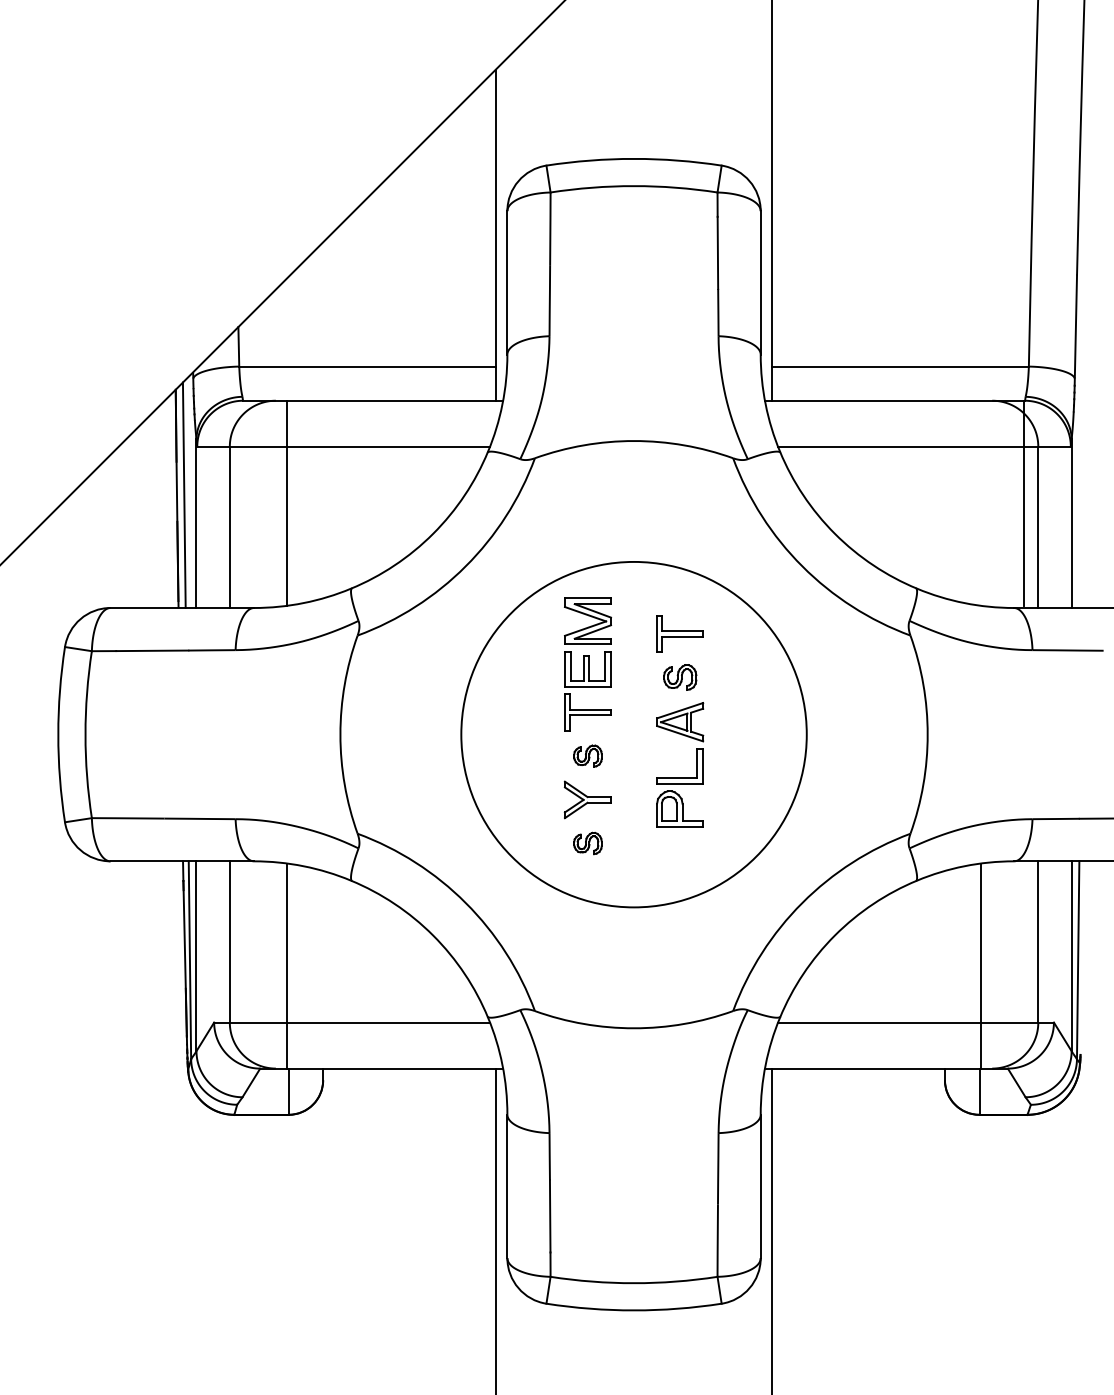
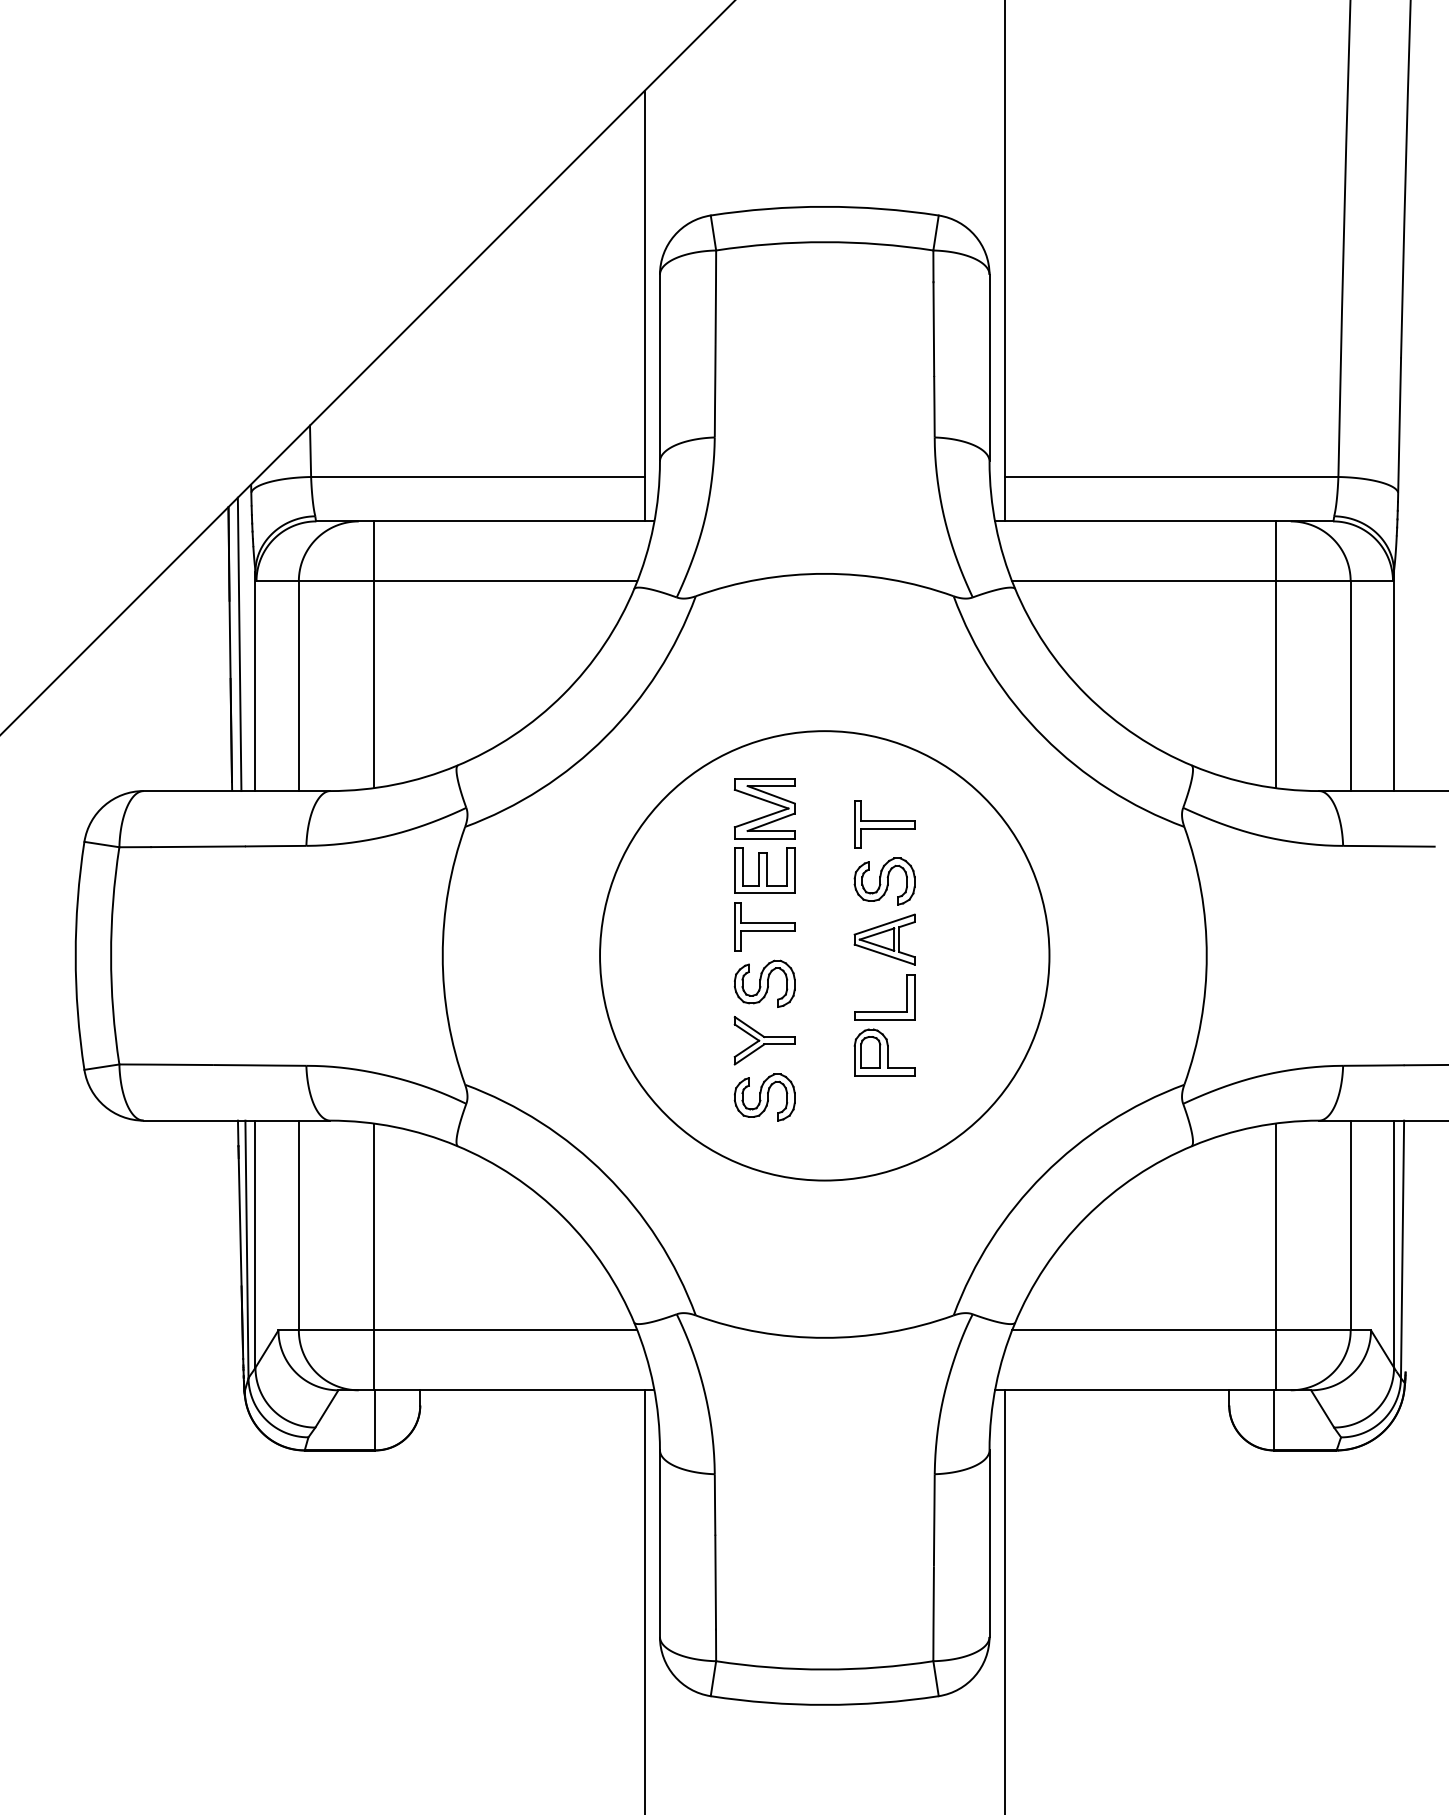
line: (1023, 502) -> (1275, 653), moved
part: (680, 677) -> (885, 881), size x1.43
part: (587, 755) -> (764, 982), size x1.67
part: (587, 843) -> (764, 1097), size x1.67

